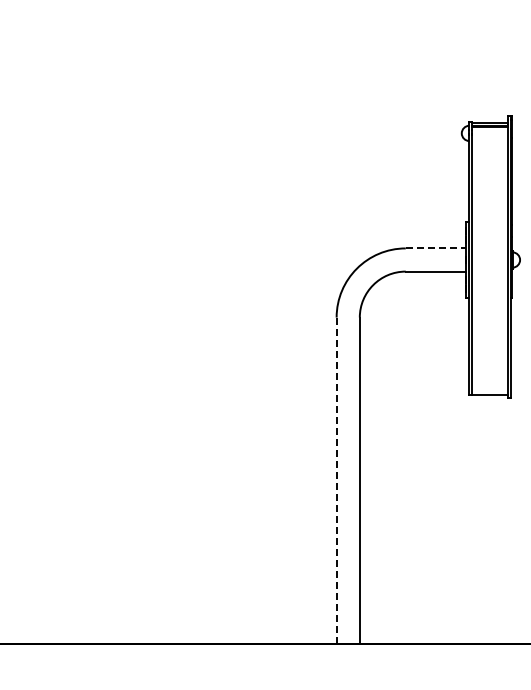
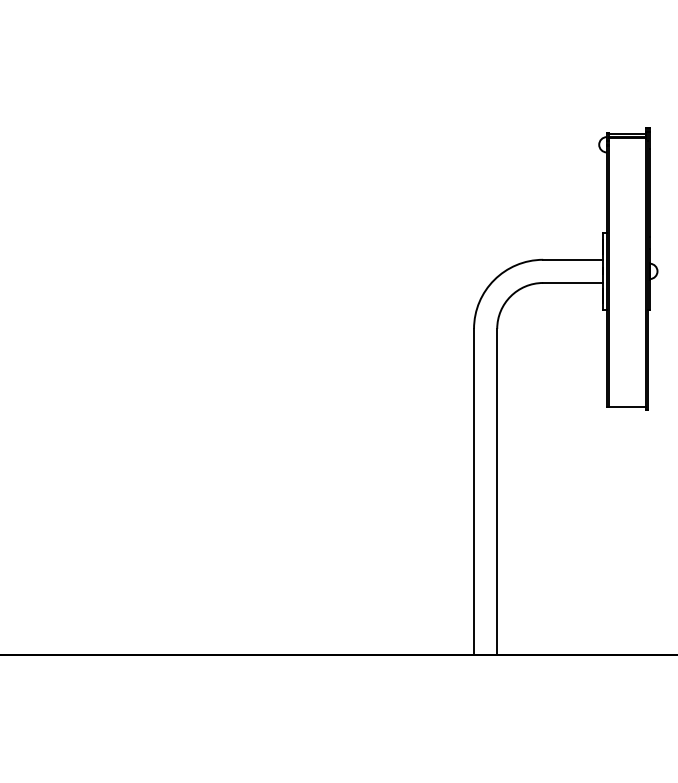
line: (436, 248) -> (573, 259), dashed -> solid
line: (337, 480) -> (474, 491), dashed -> solid

